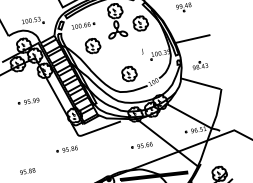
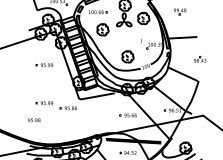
part: (200, 65) -> (200, 59), moved
part: (36, 147) -> (44, 102), added

